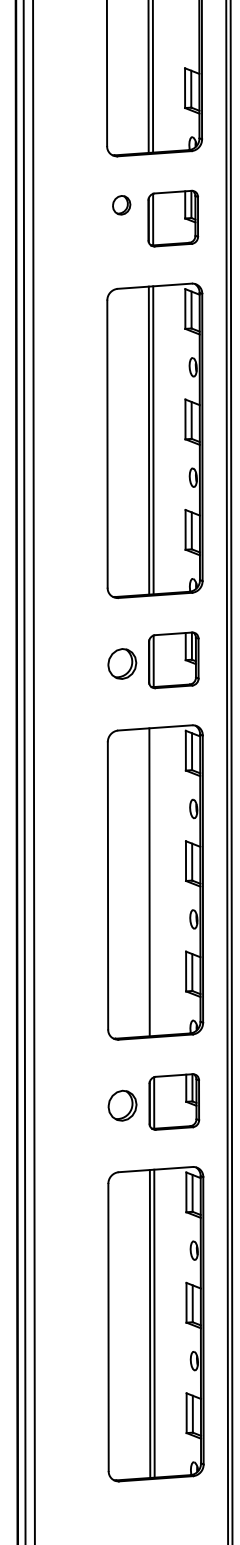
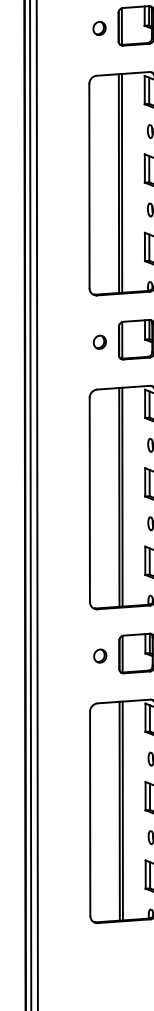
part: (121, 205) -> (99, 28), moved
part: (121, 663) -> (99, 341), size x0.62
line: (153, 881) -> (122, 496), added
part: (122, 1105) -> (100, 655), size x0.62

